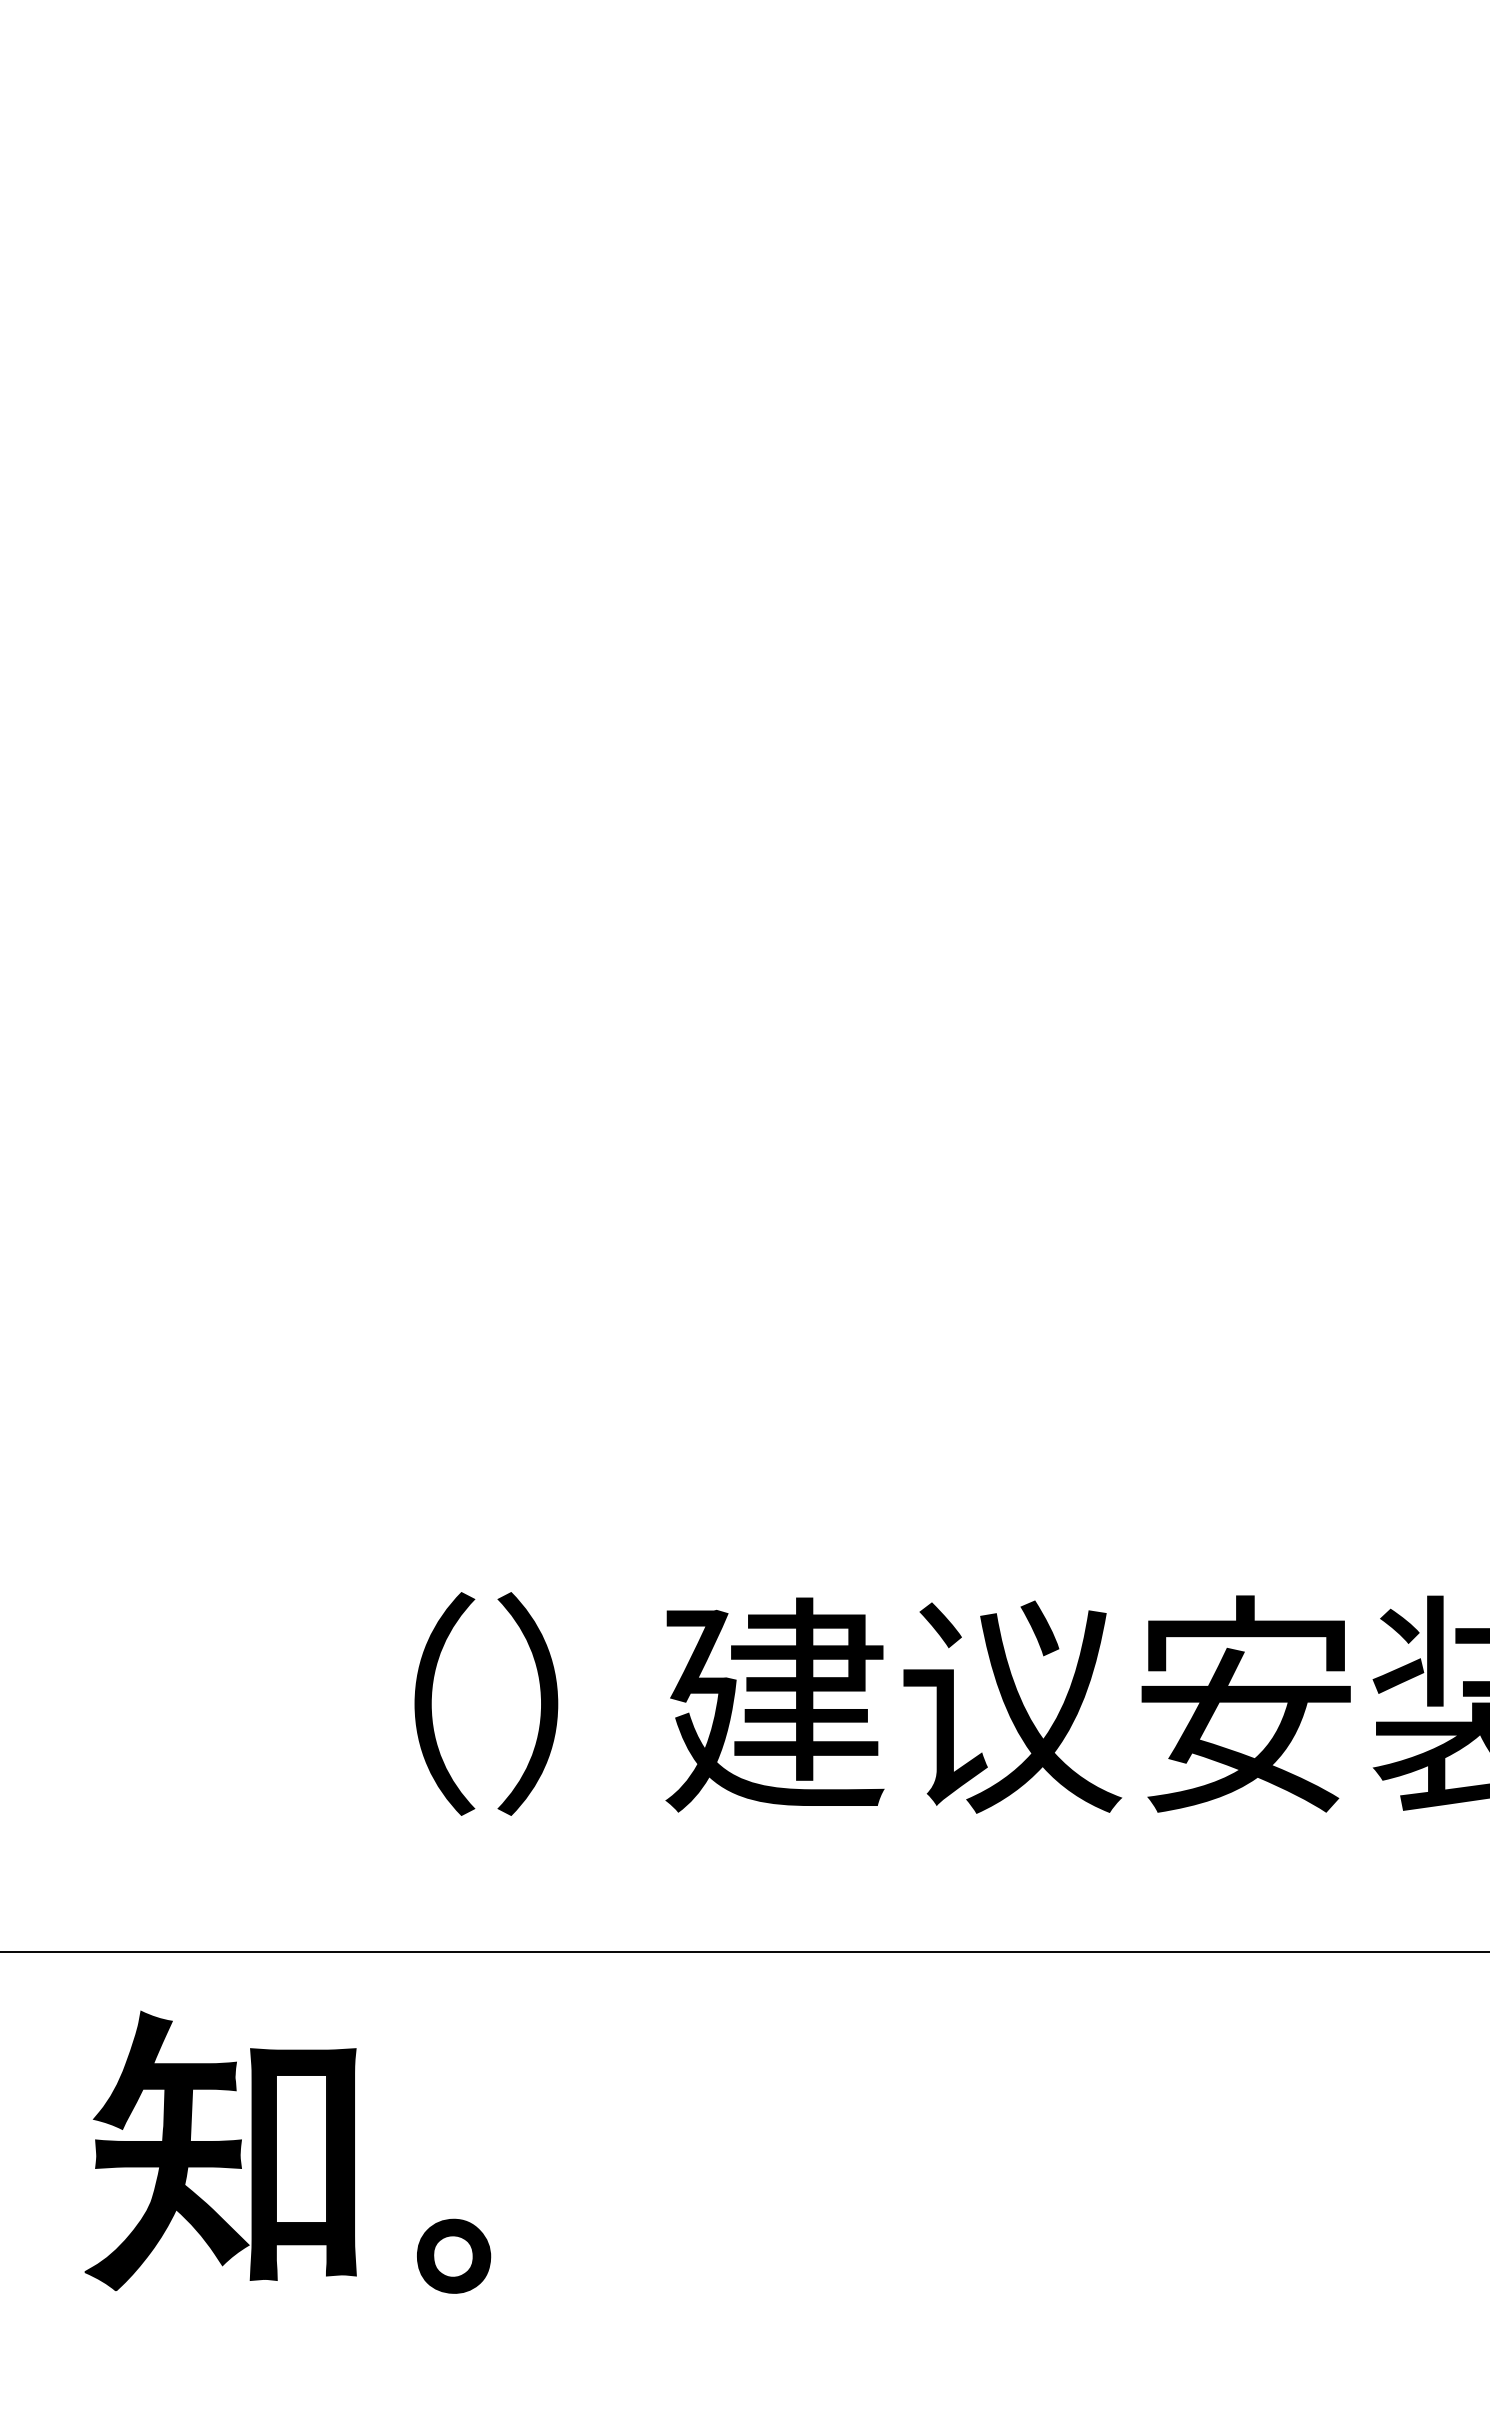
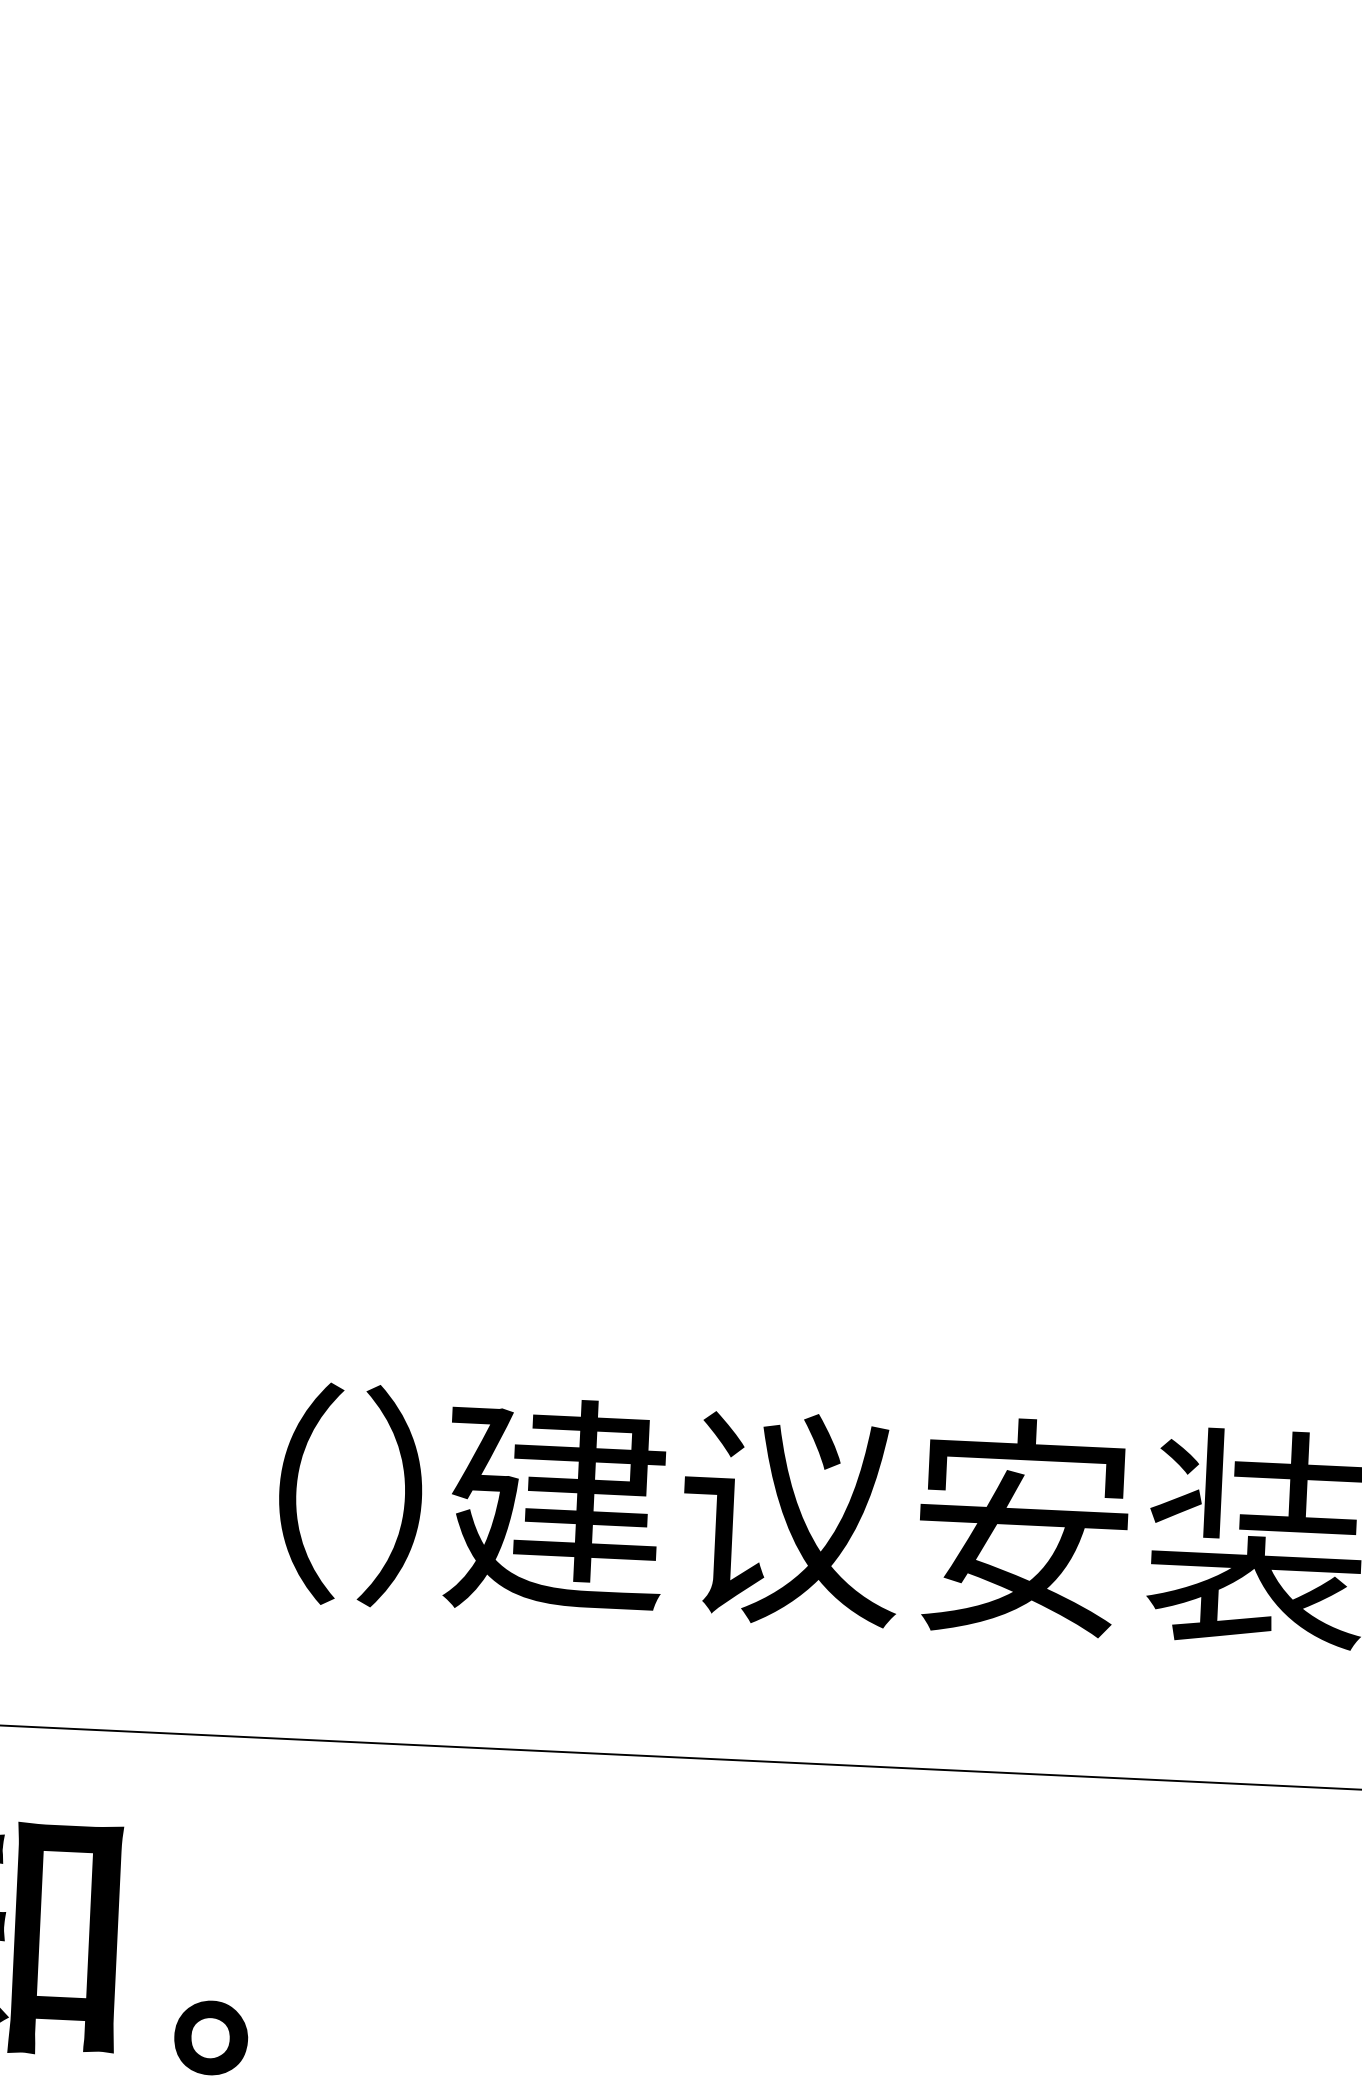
text: (486, 1703) -> (350, 1494), moved

